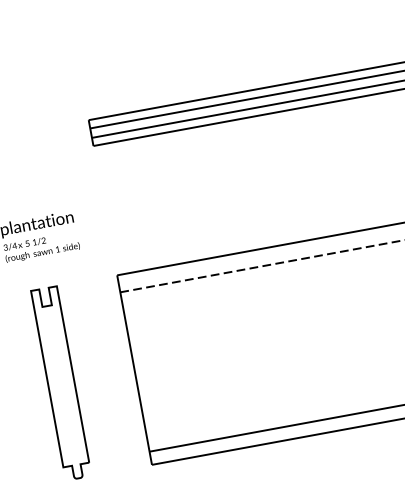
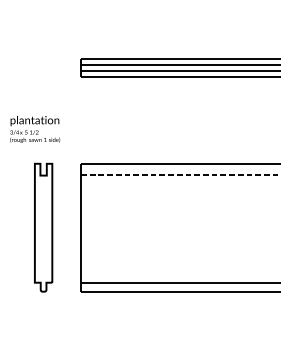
part: (61, 383) -> (43, 227), moved

